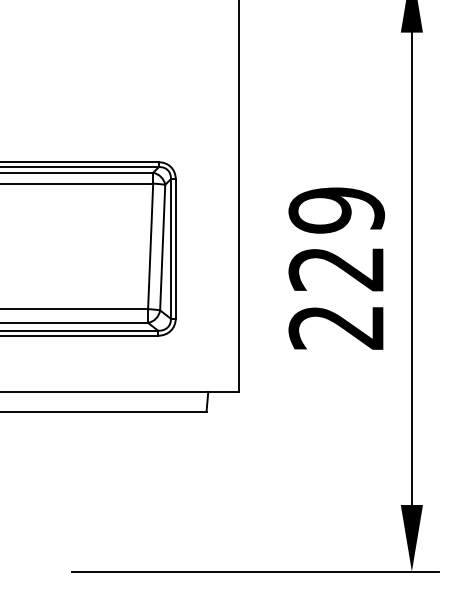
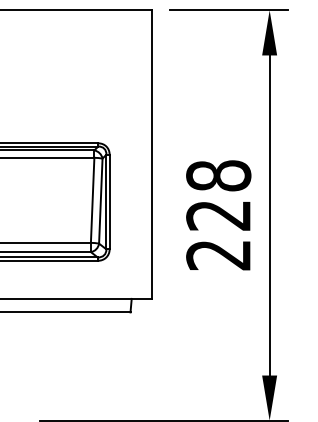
text: (336, 209) -> (218, 175), 229 -> 228

